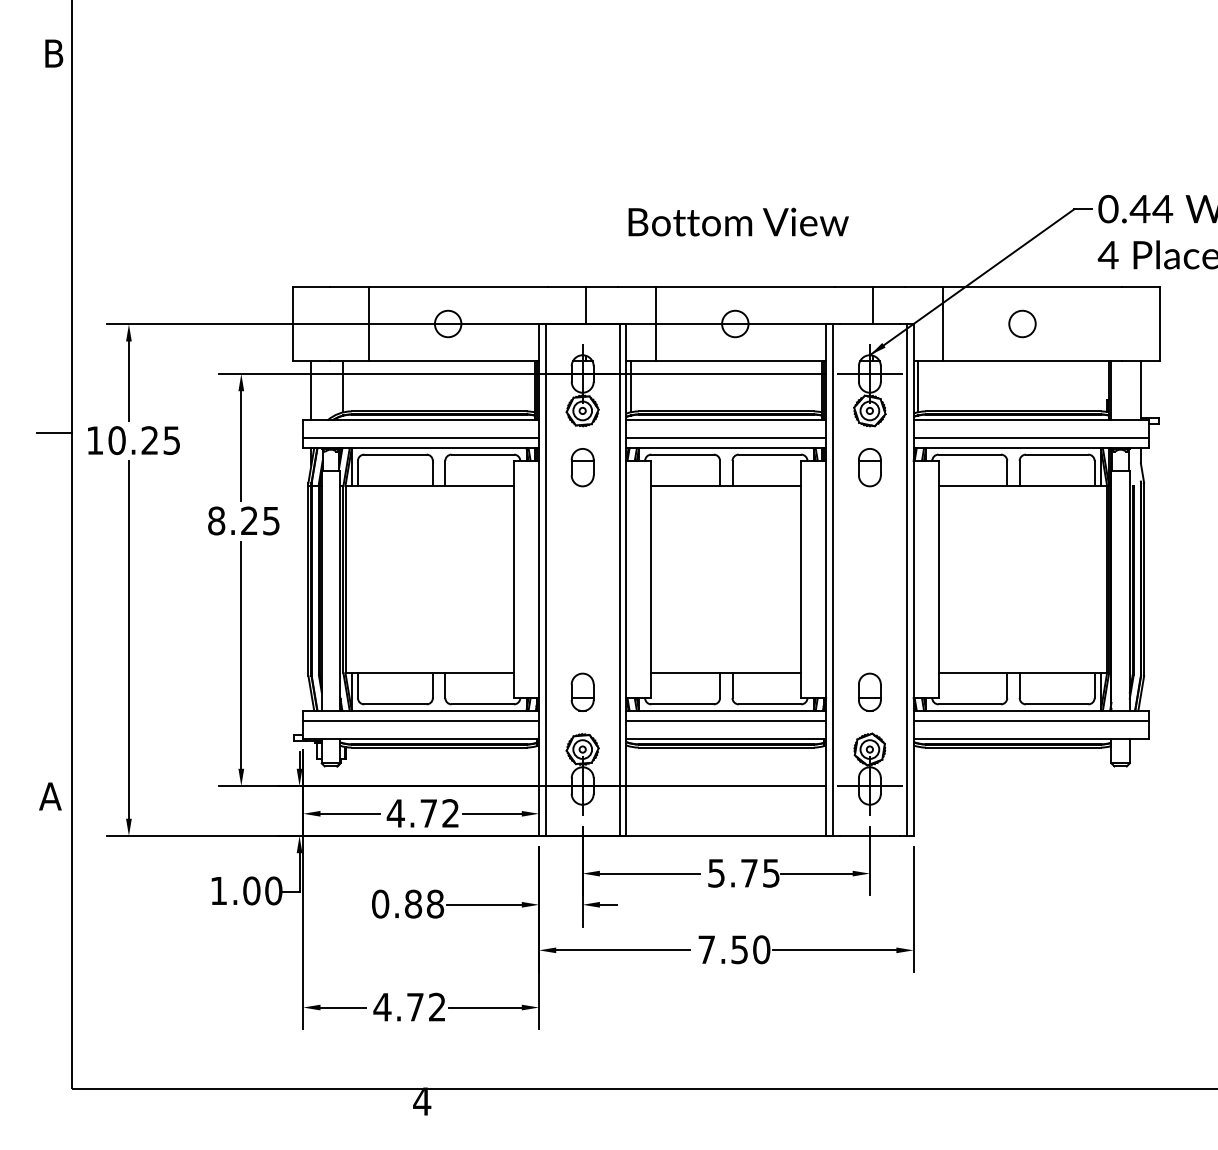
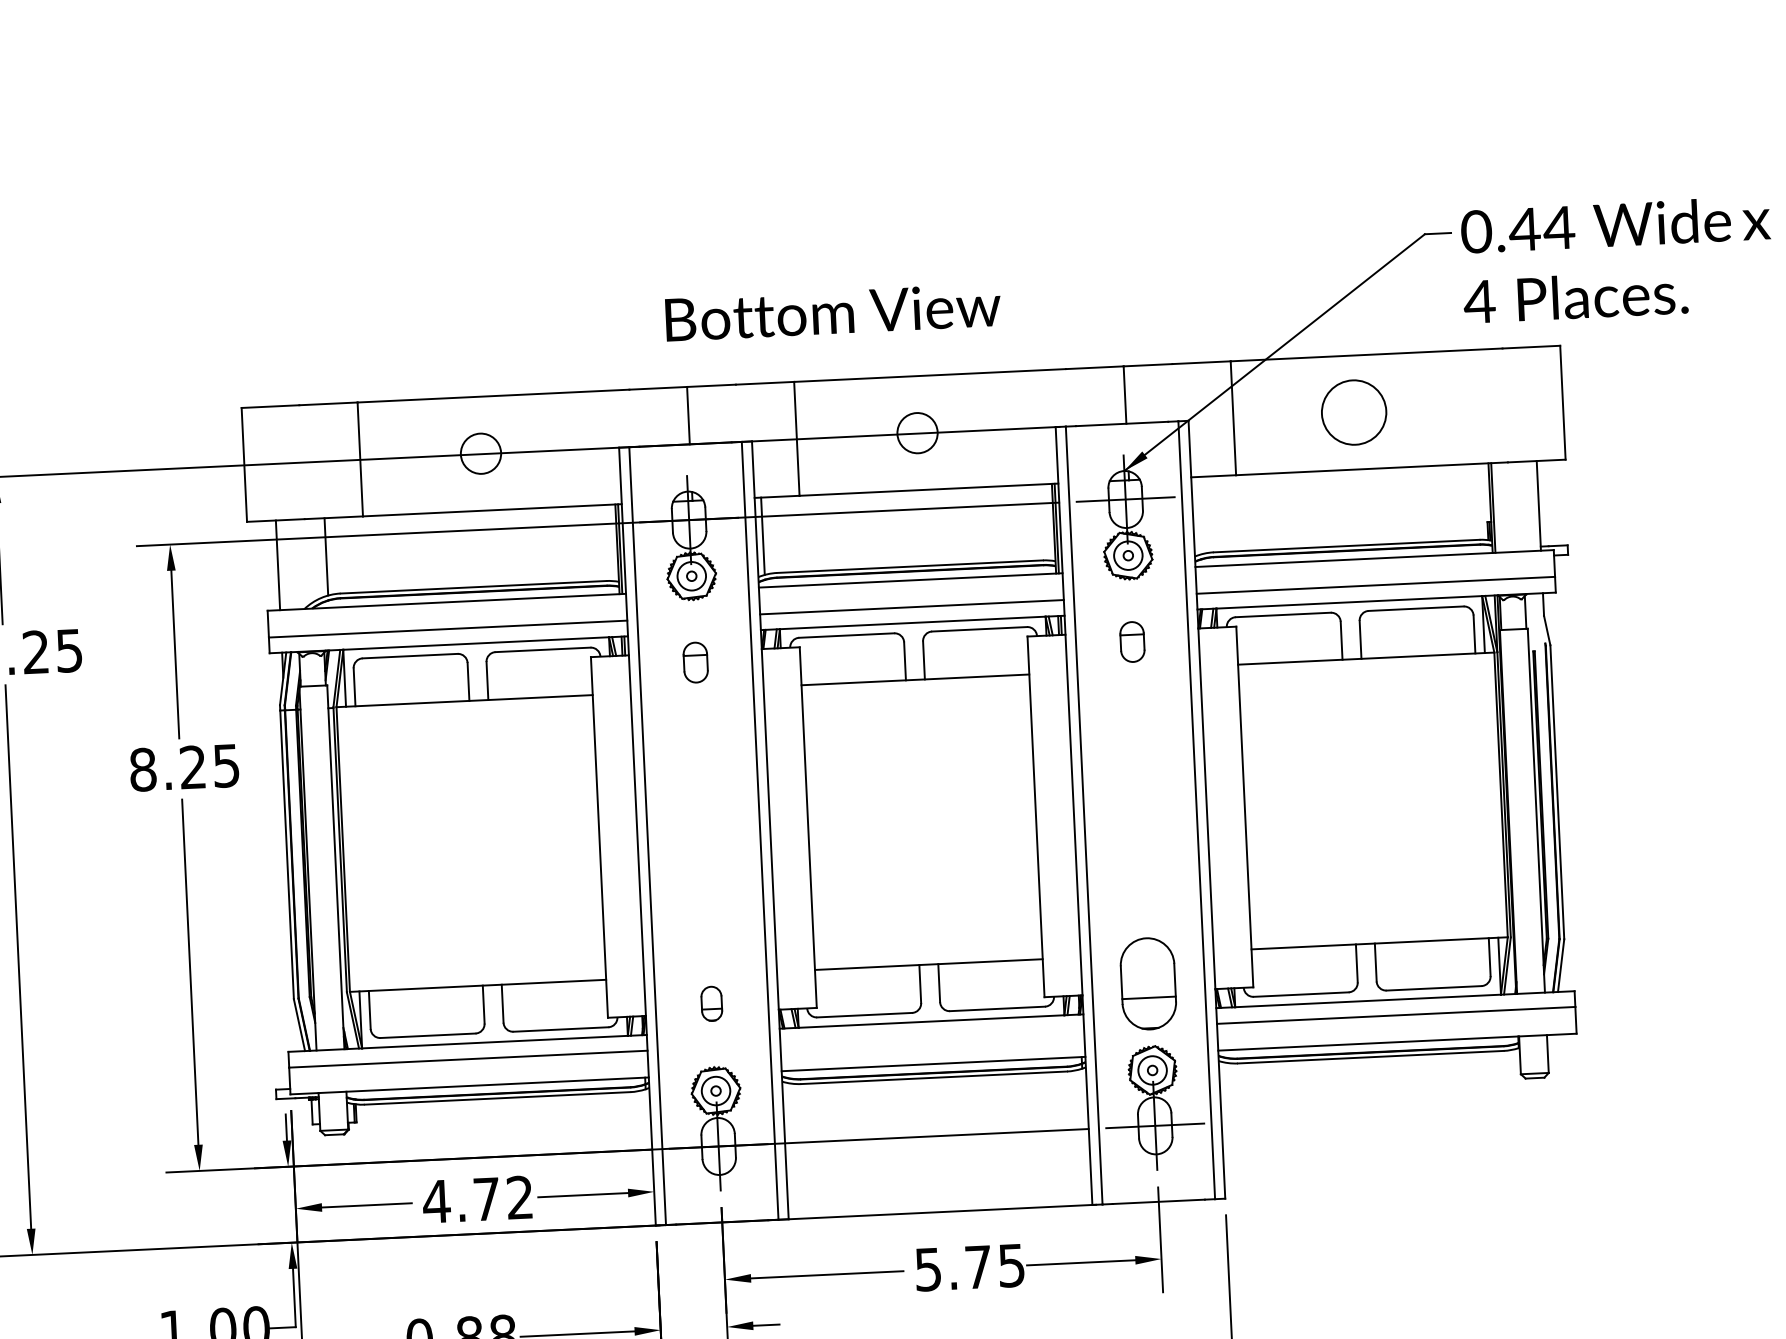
text: (738, 221) -> (832, 311), moved
circle: (1022, 323) -> (1354, 411), size x1.6
line: (917, 386) -> (1198, 515), removed
part: (582, 467) -> (695, 662), size x0.7
part: (869, 467) -> (1131, 641), size x0.7
part: (582, 691) -> (711, 1002), size x0.6
part: (869, 691) -> (1147, 982), size x1.6
line: (726, 720) -> (932, 1036), removed

